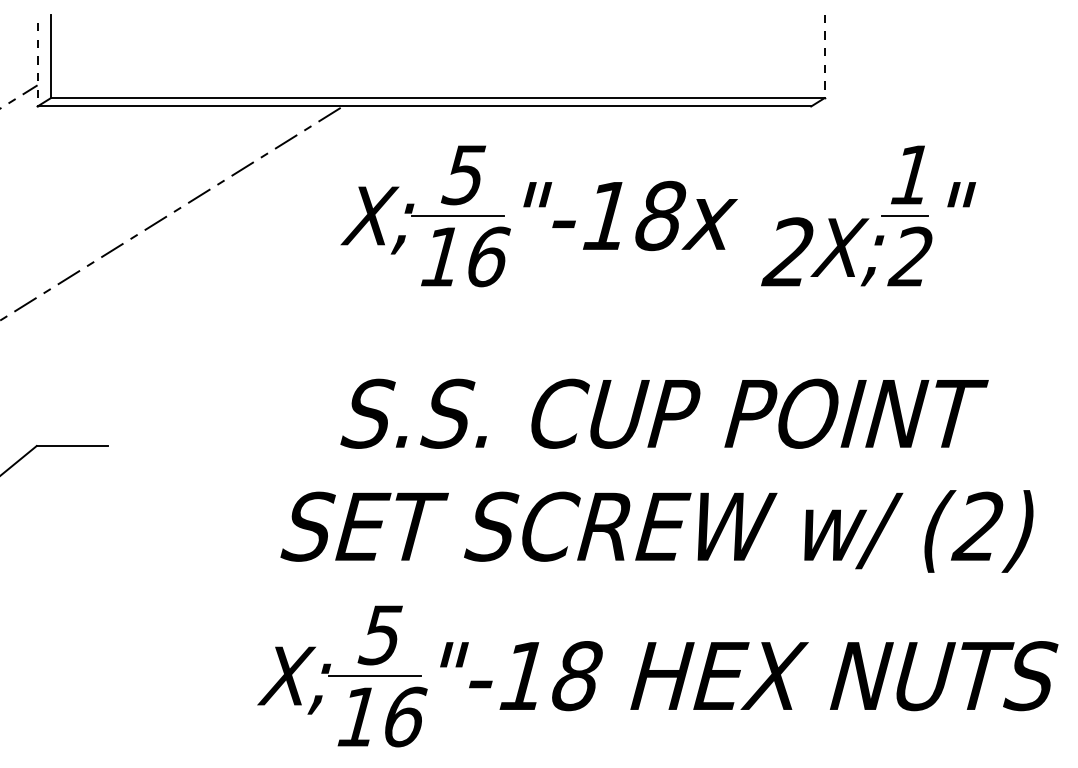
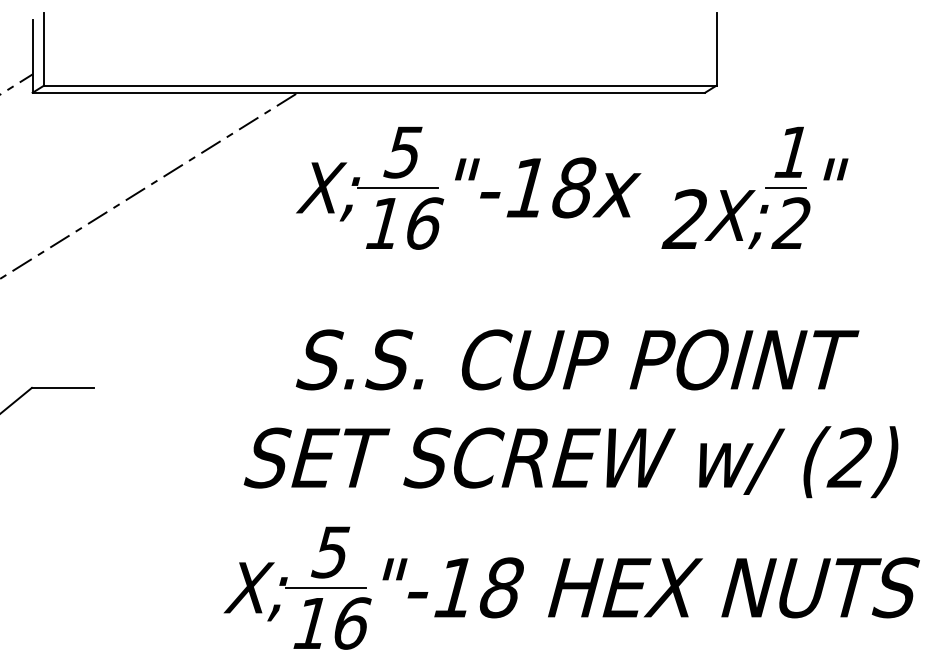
line: (824, 56) -> (716, 49), dashed -> solid
line: (37, 64) -> (32, 56), dashed -> solid

